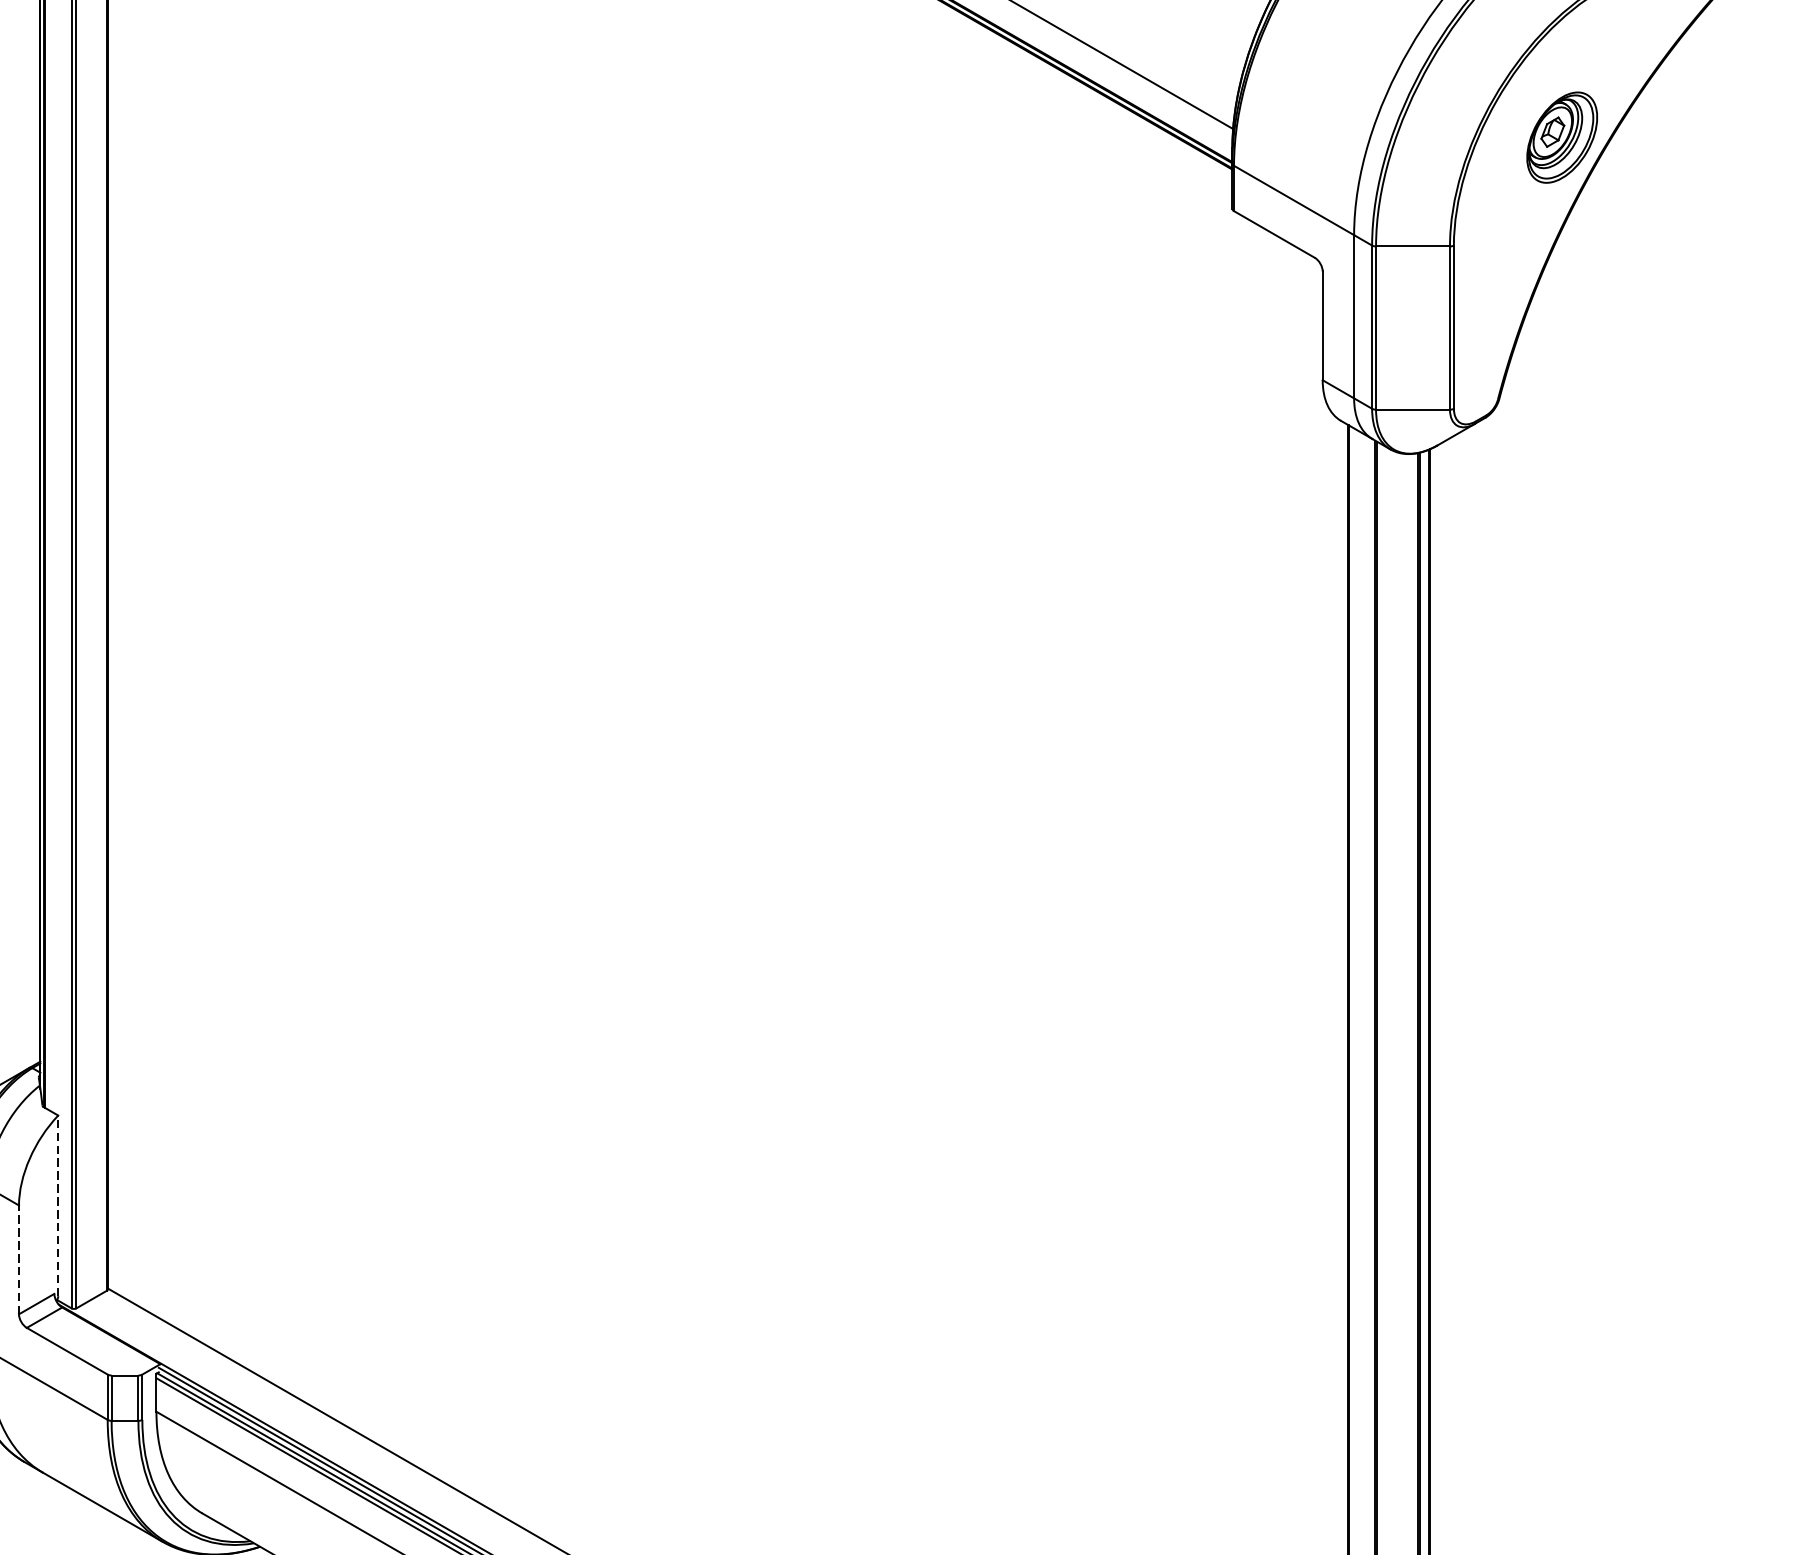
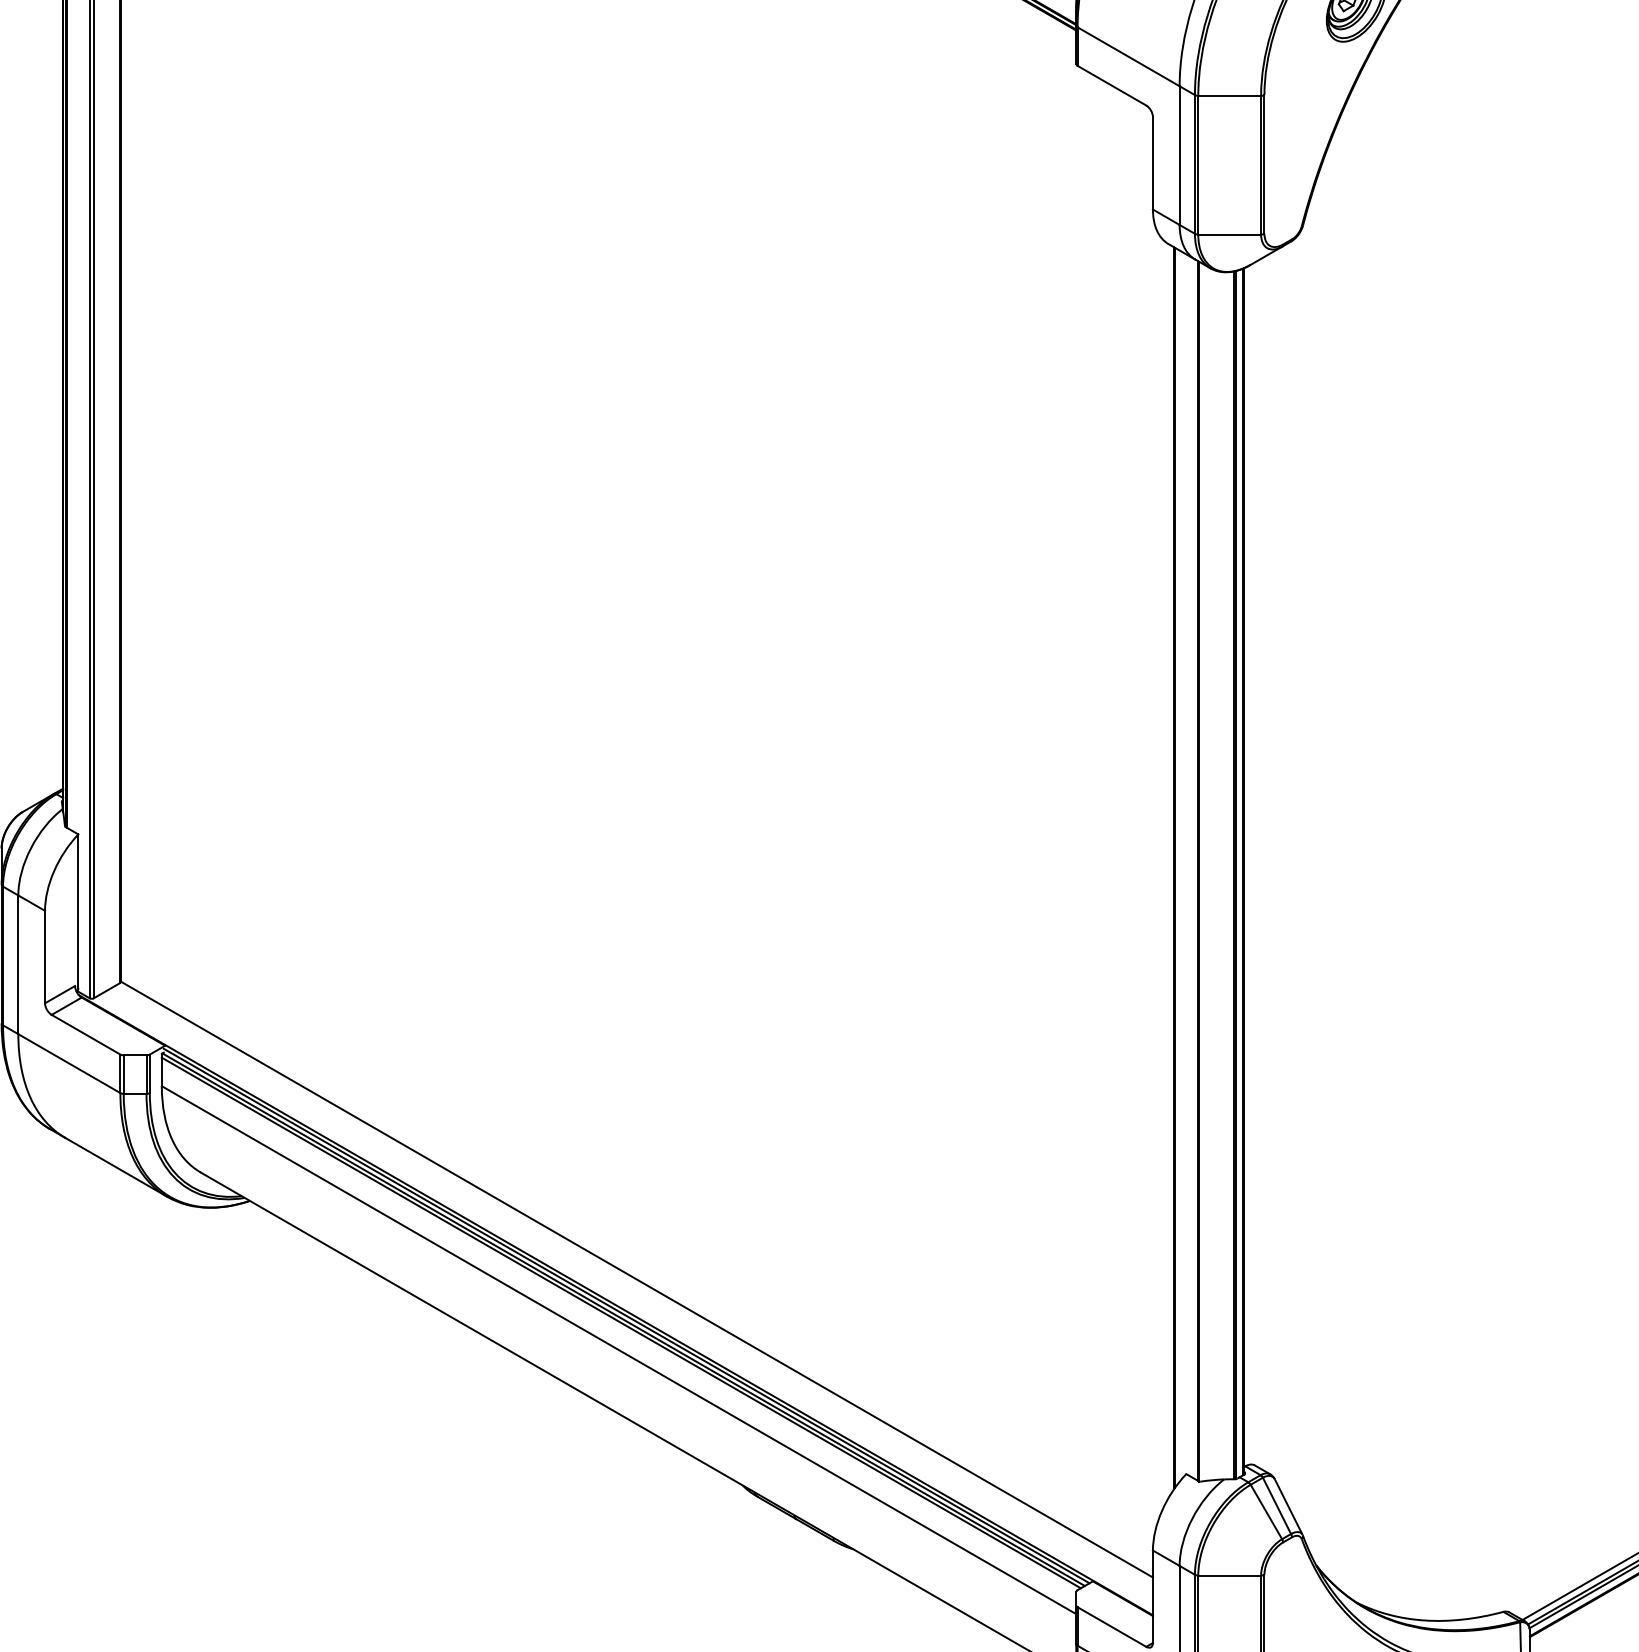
line: (58, 1206) -> (78, 911), dashed -> solid
line: (19, 1259) -> (45, 956), dashed -> solid

